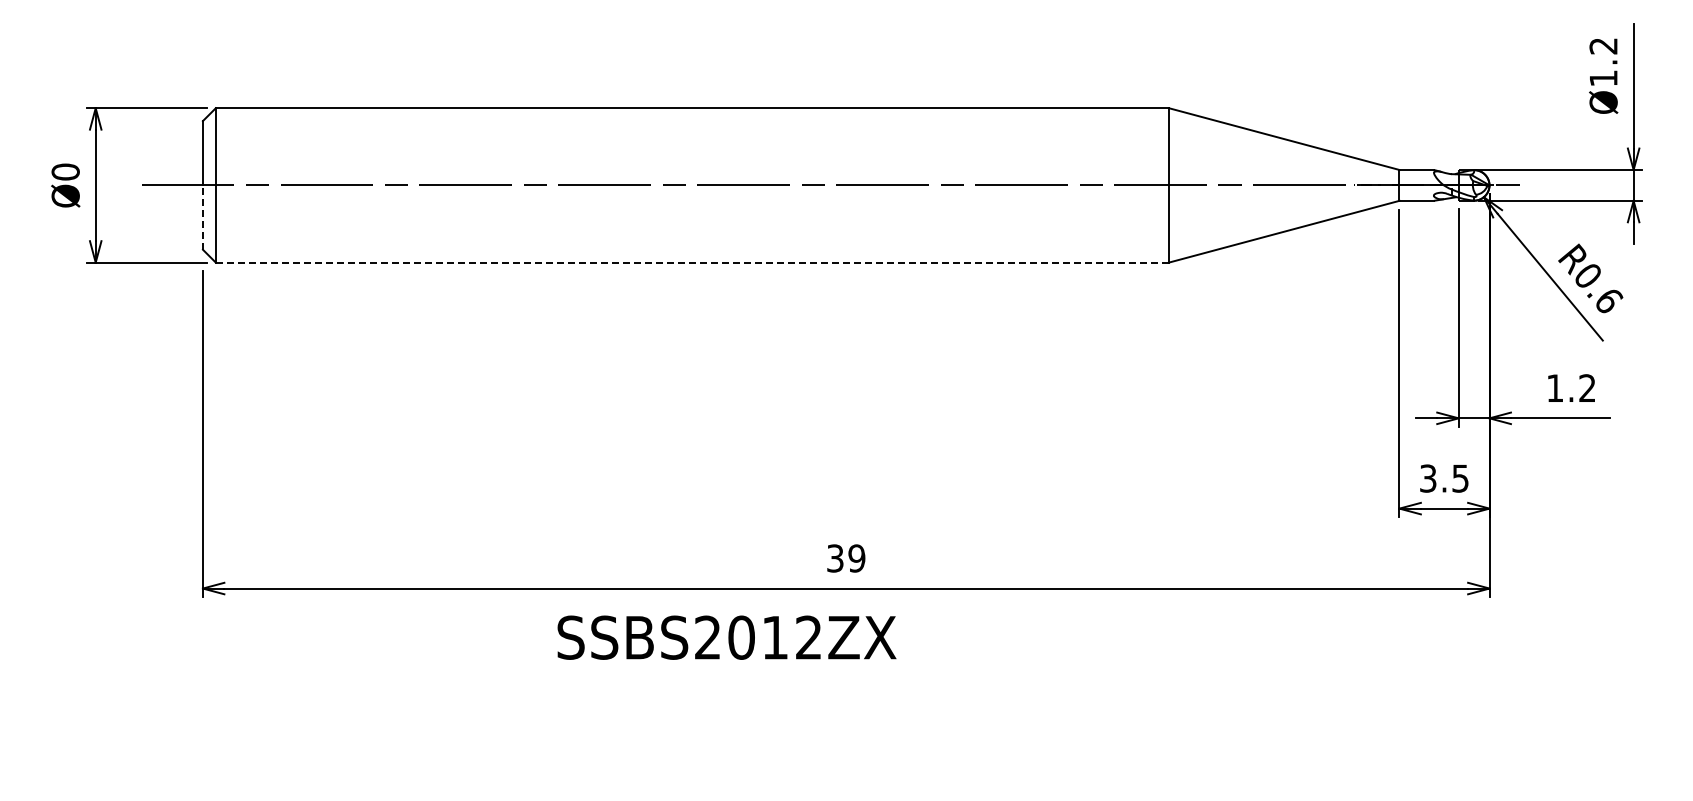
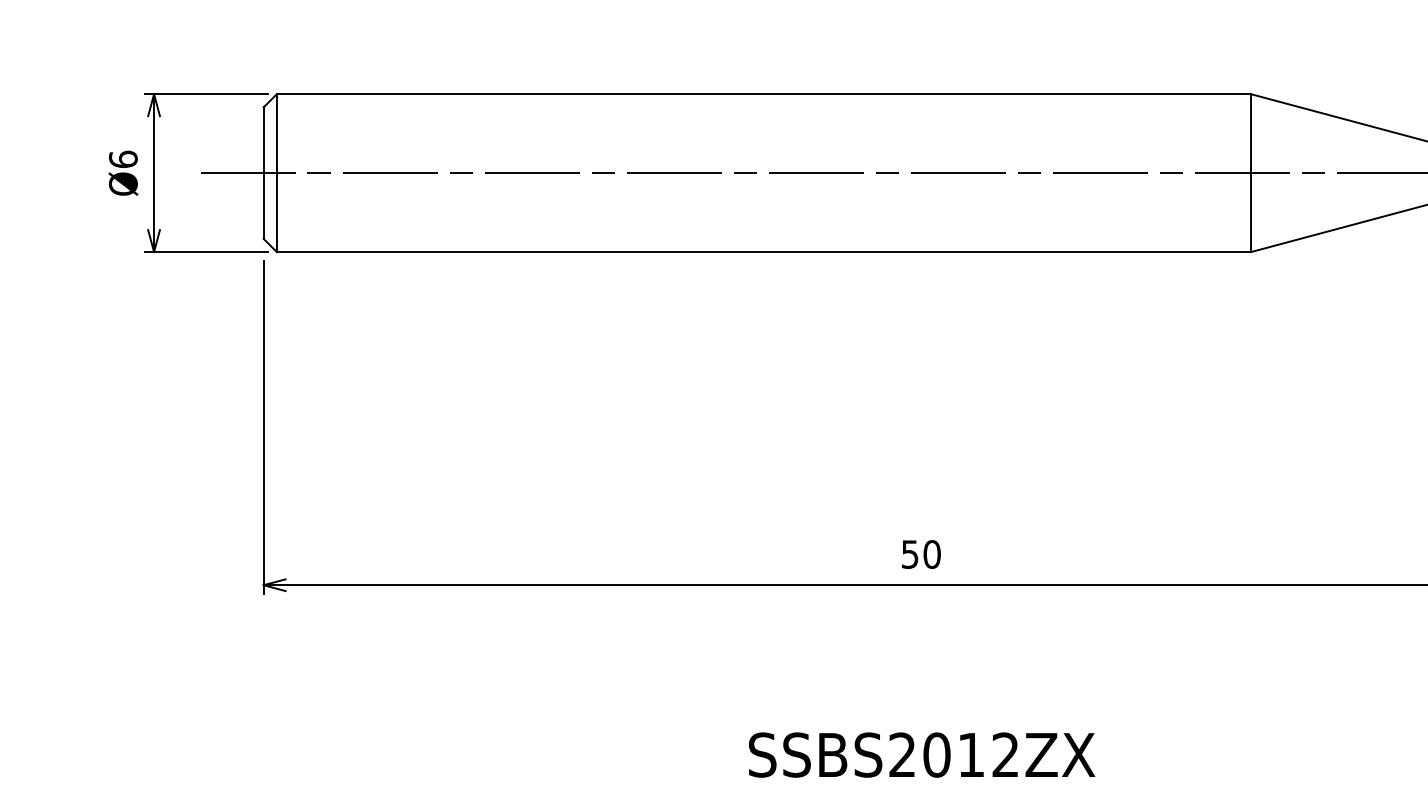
text: (65, 171) -> (123, 158), Ø0 -> Ø6
line: (202, 217) -> (263, 205), dashed -> solid
line: (692, 262) -> (764, 251), dashed -> solid
text: (846, 558) -> (921, 554), 39 -> 50
text: (726, 637) -> (921, 754), moved

